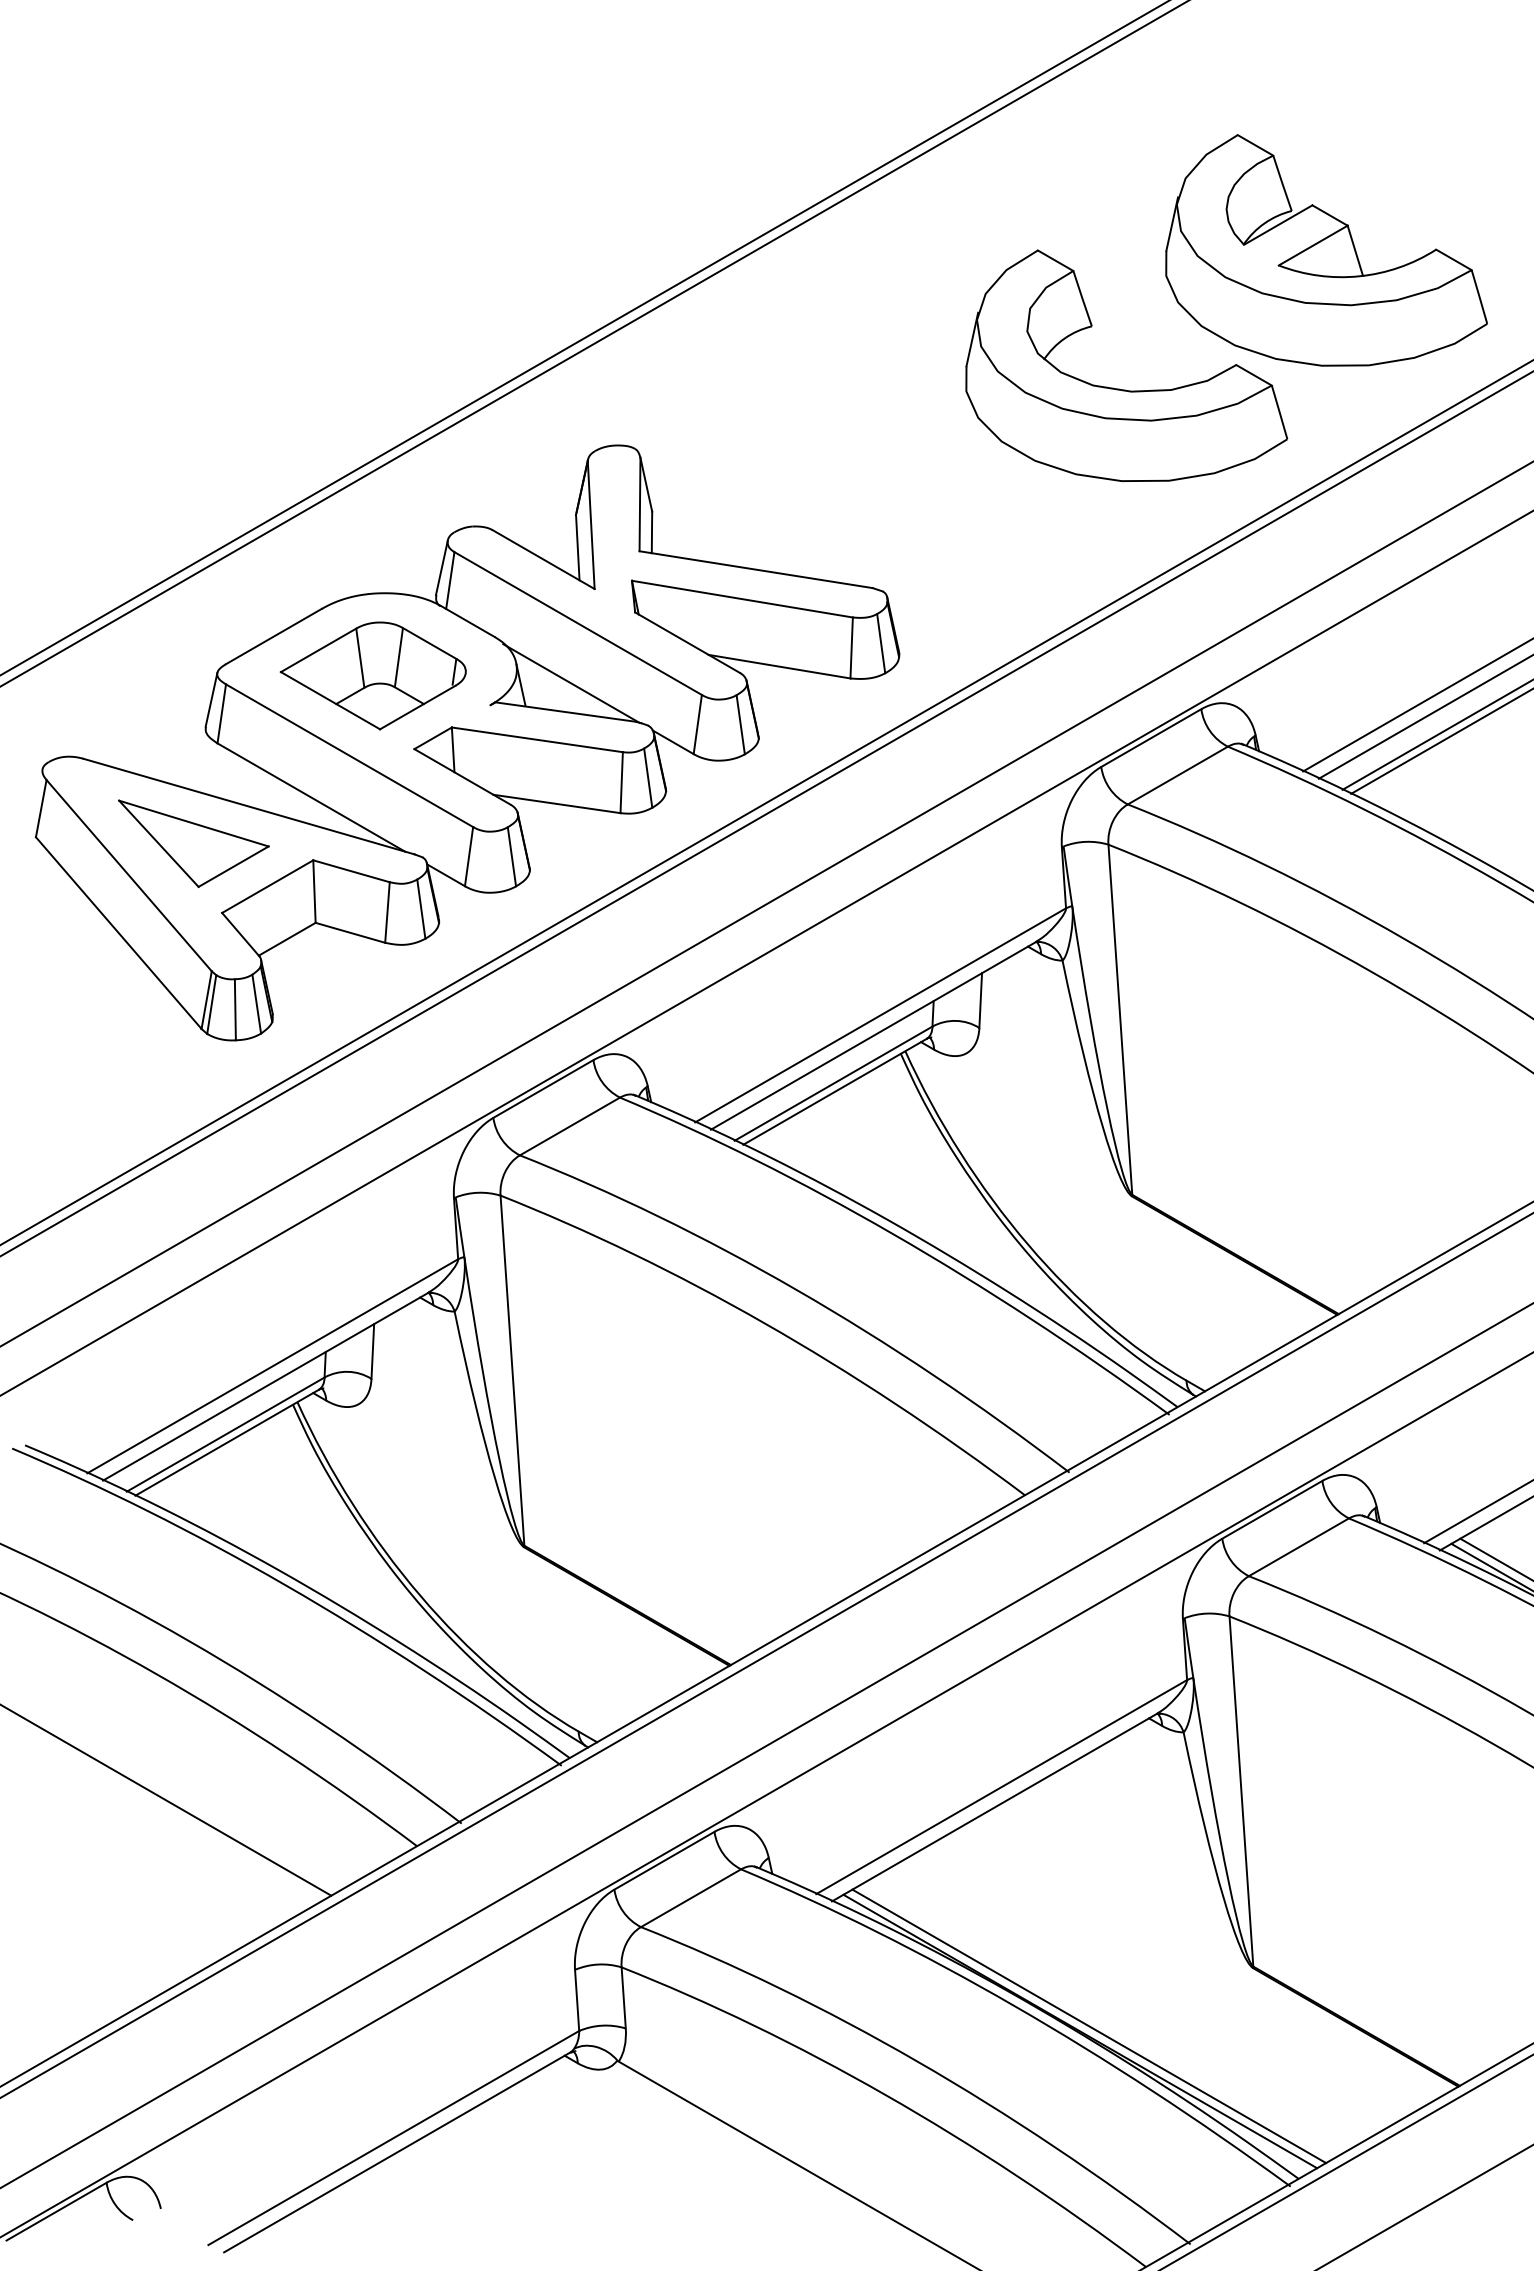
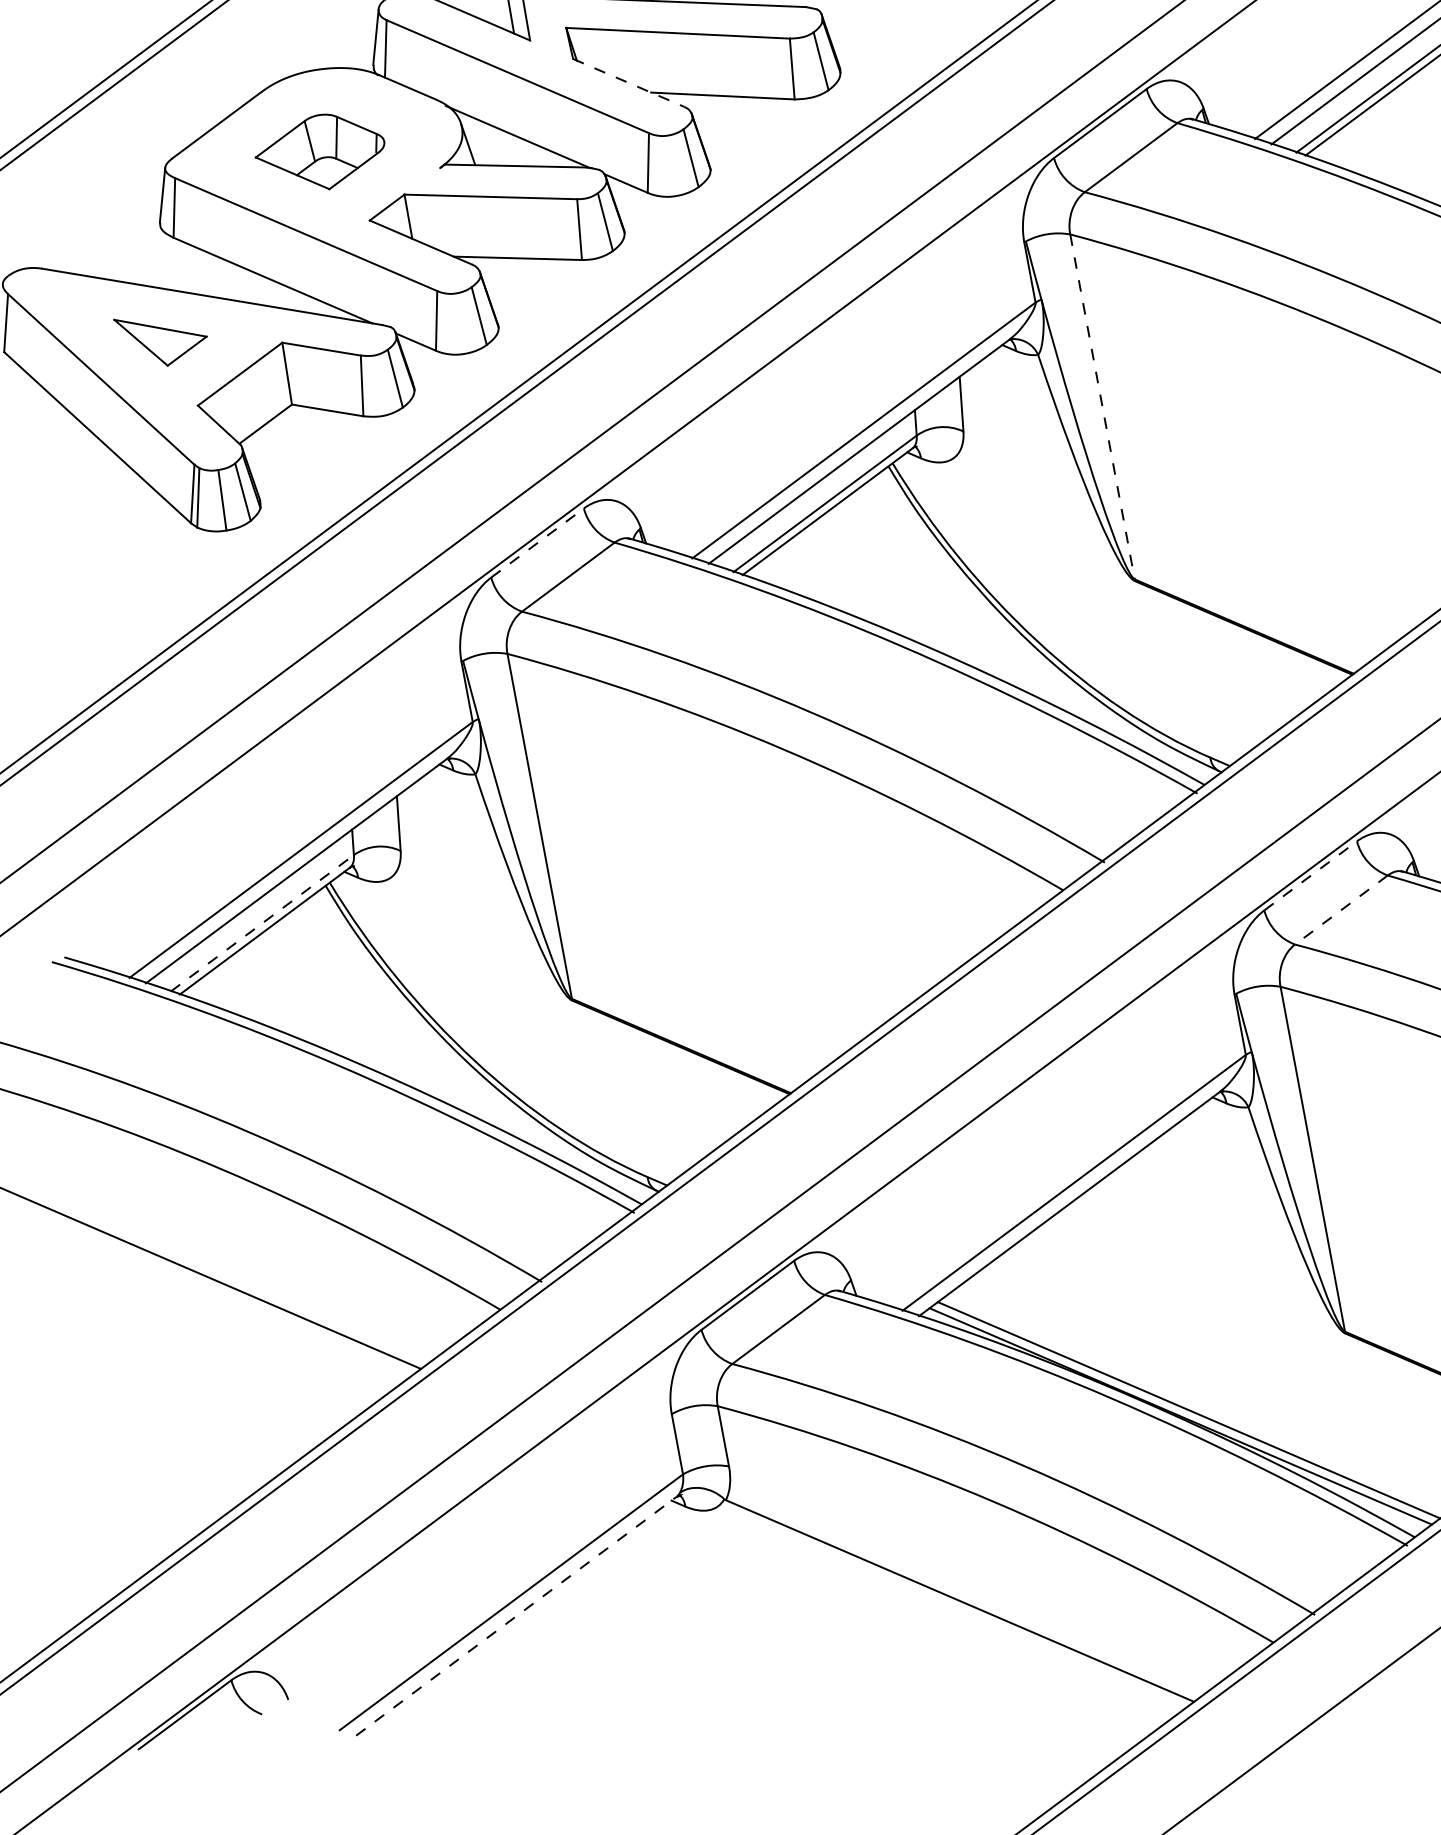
line: (687, 642) -> (628, 82), solid -> dashed
part: (372, 675) -> (319, 152), size x0.7
part: (193, 843) -> (161, 340), size x0.6
line: (1120, 1020) -> (1102, 407), solid -> dashed
line: (543, 1089) -> (537, 543), solid -> dashed
line: (226, 1434) -> (263, 923), solid -> dashed
line: (1272, 1509) -> (1310, 875), solid -> dashed
line: (1298, 1547) -> (1341, 910), solid -> dashed
line: (397, 2152) -> (516, 1616), solid -> dashed

